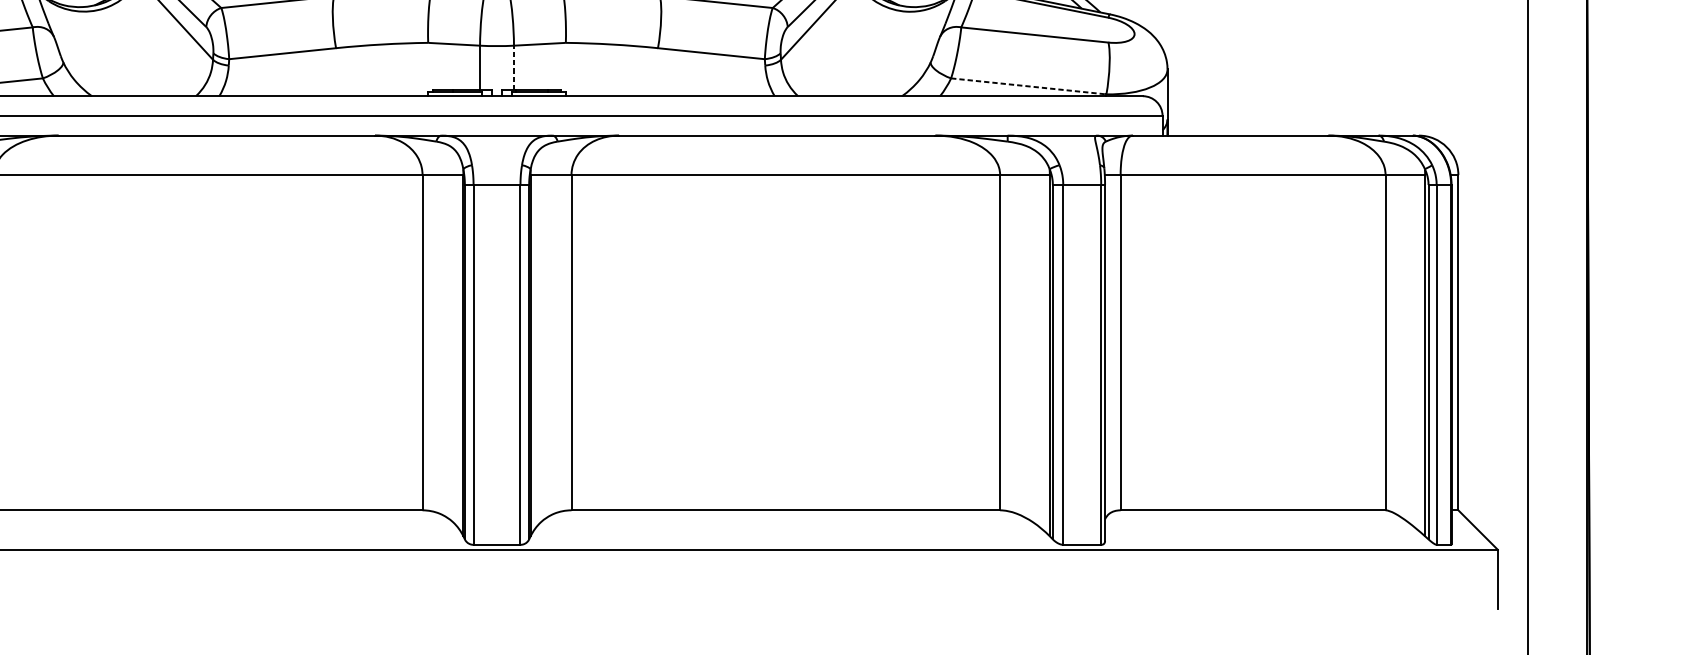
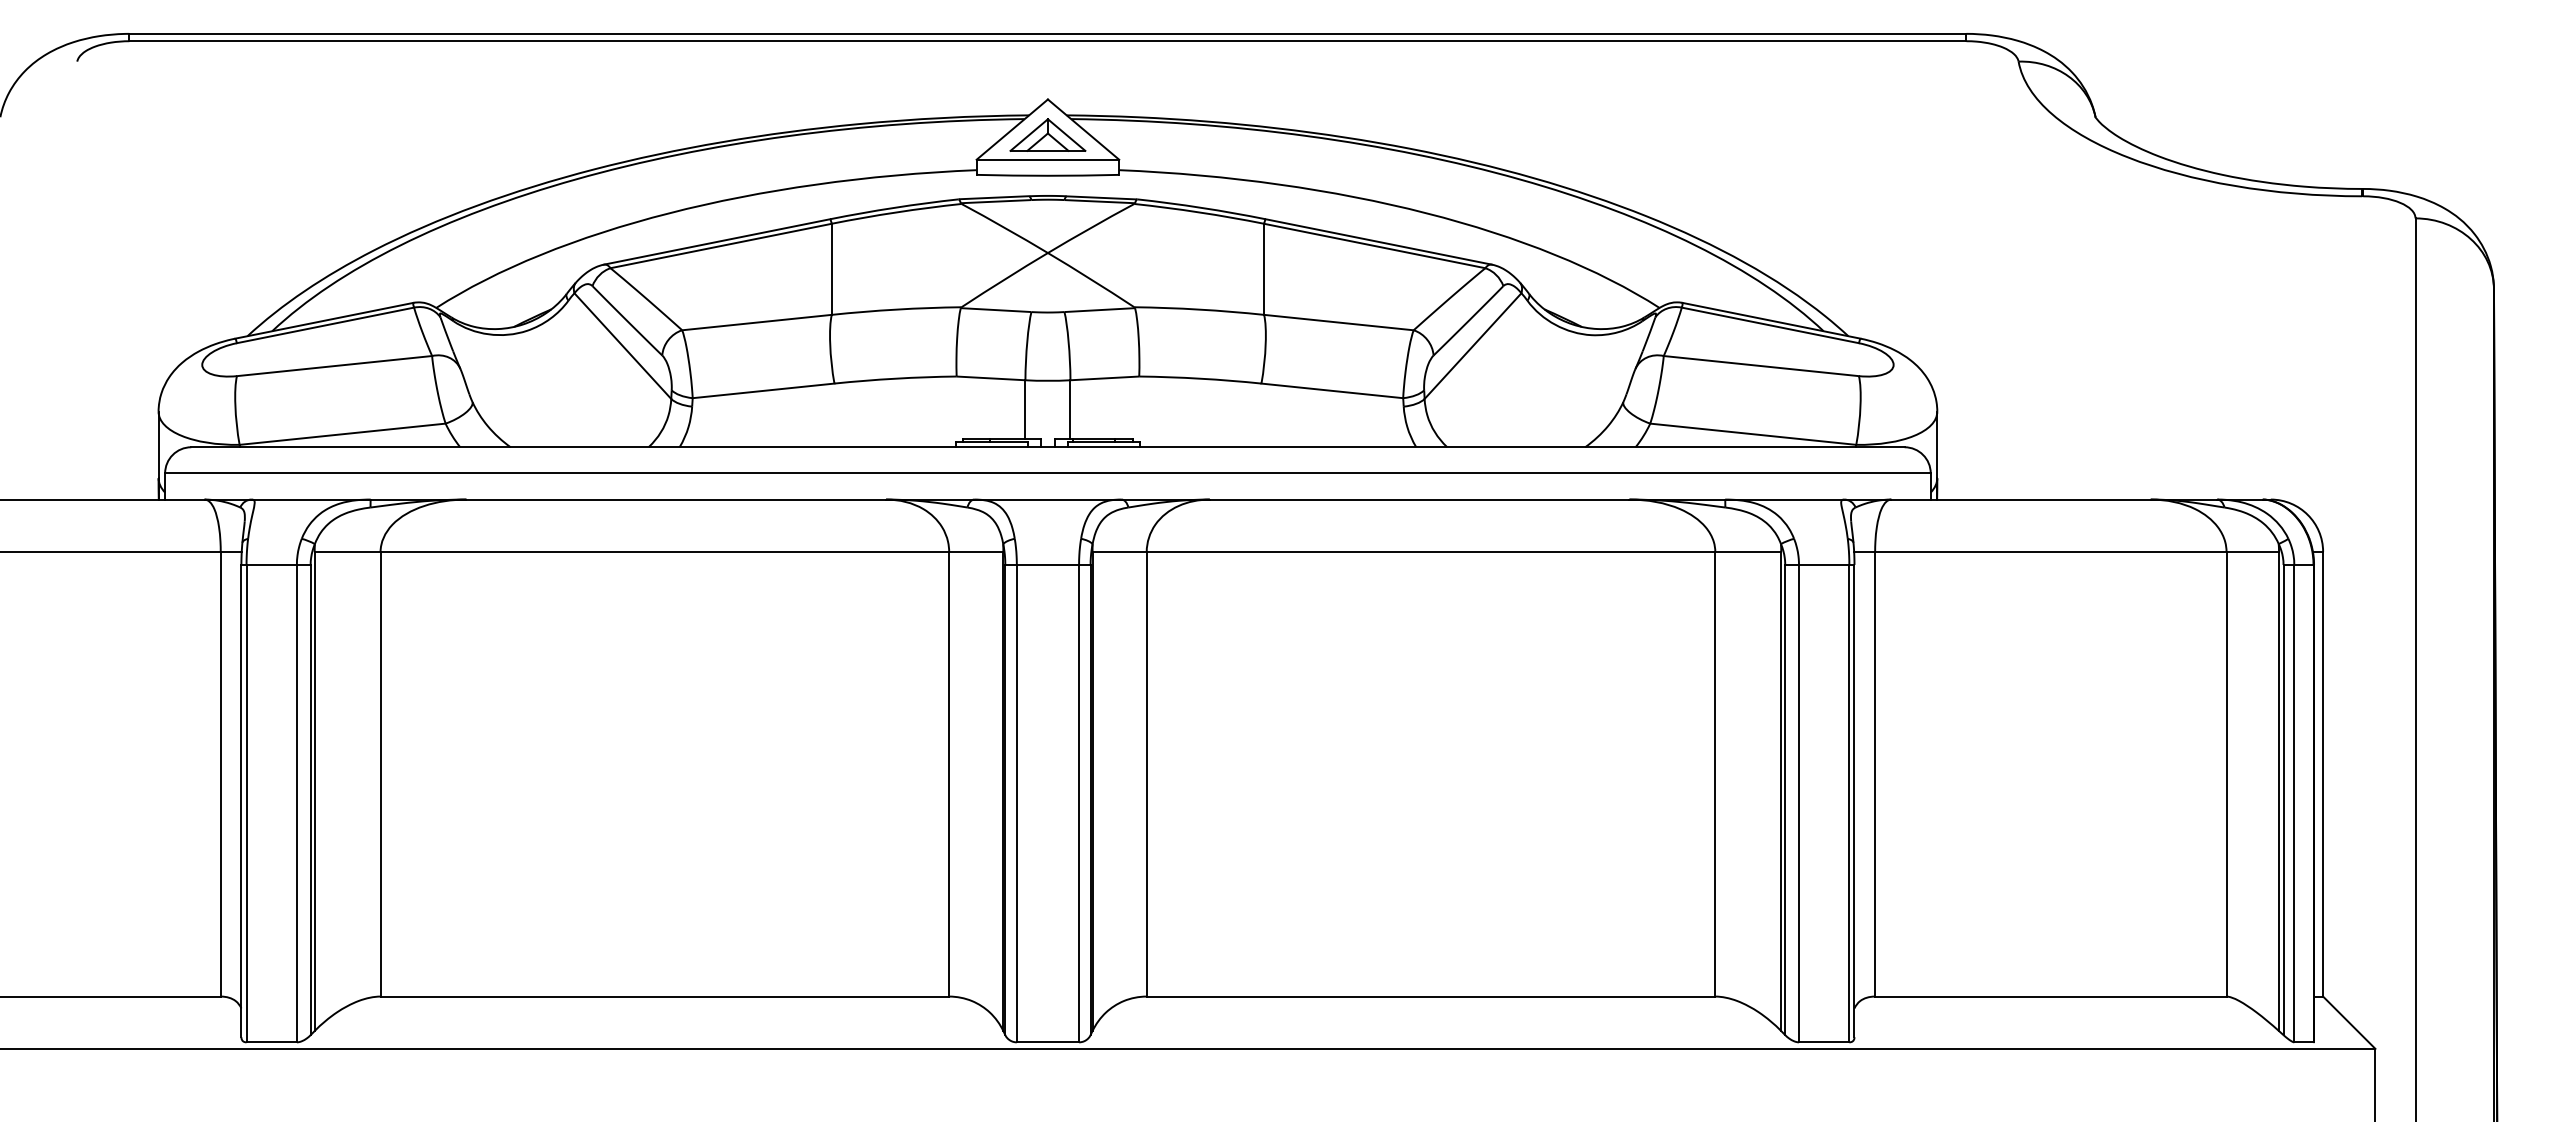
line: (514, 67) -> (1070, 409), dashed -> solid
line: (1028, 86) -> (1753, 434), dashed -> solid

